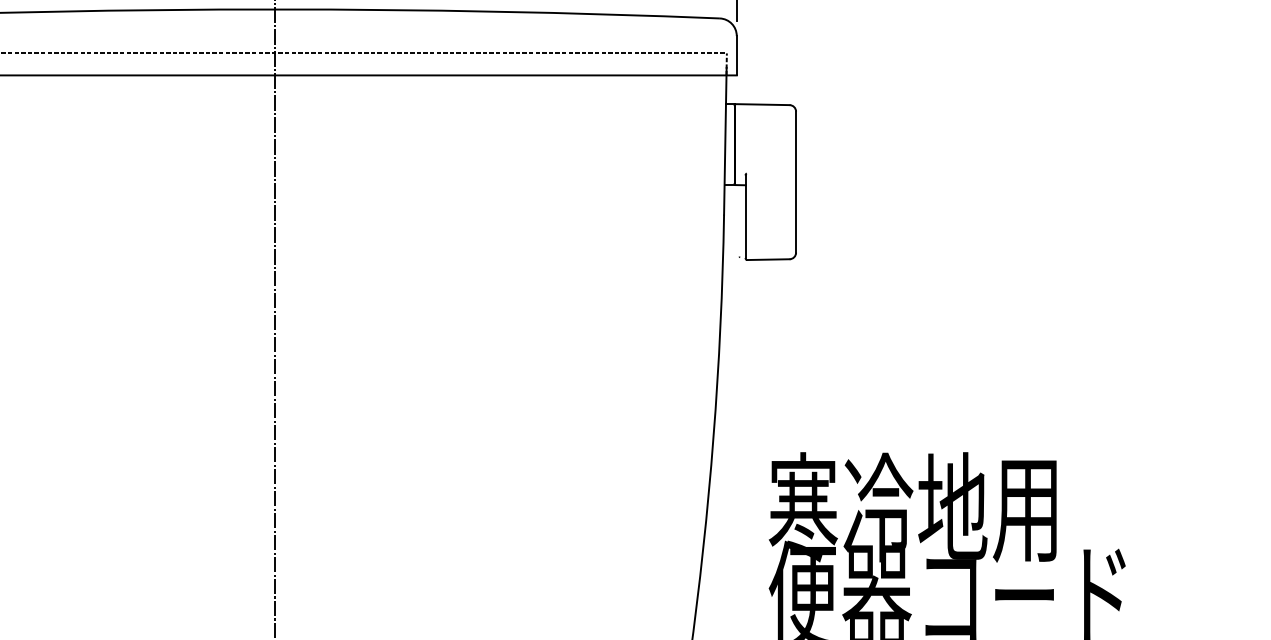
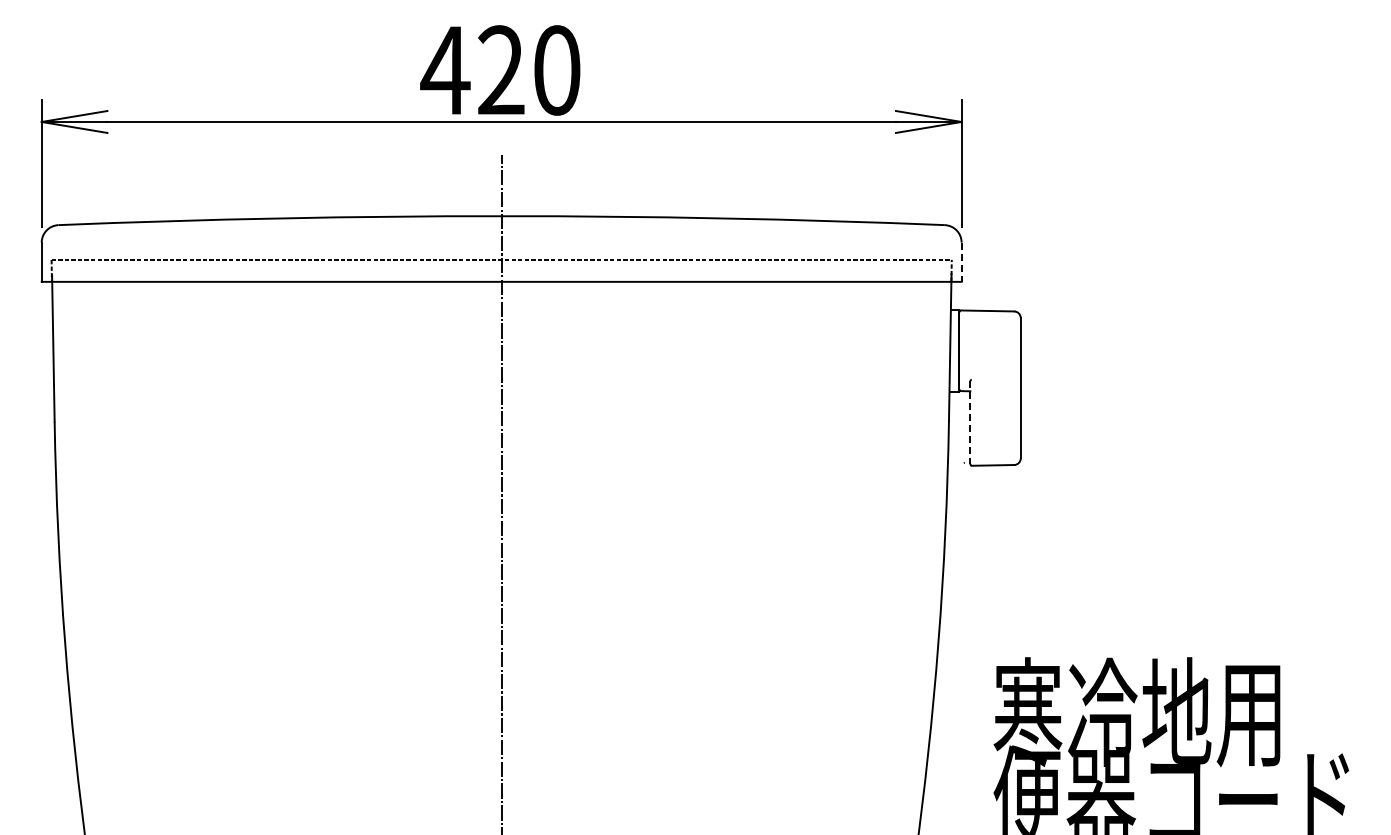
line: (736, 55) -> (961, 262), solid -> dashed
line: (745, 217) -> (970, 423), solid -> dashed

